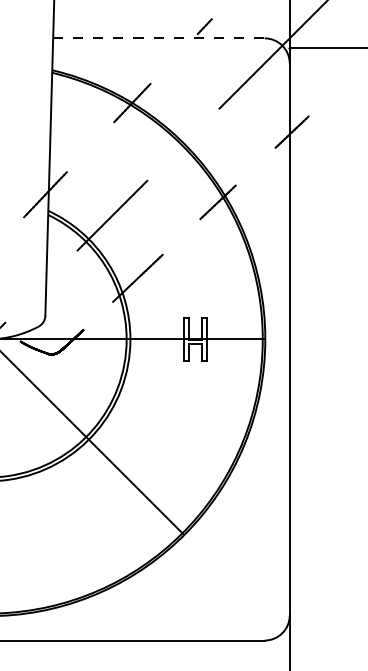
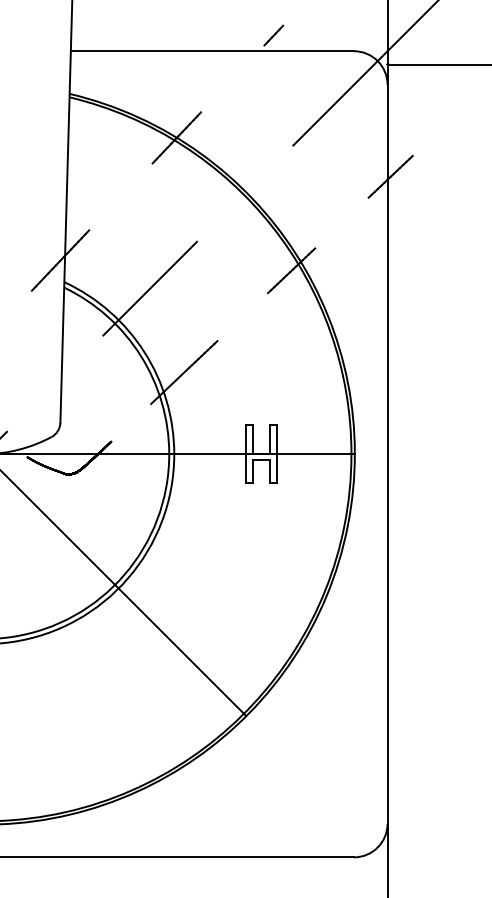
line: (158, 38) -> (212, 51), dashed -> solid

